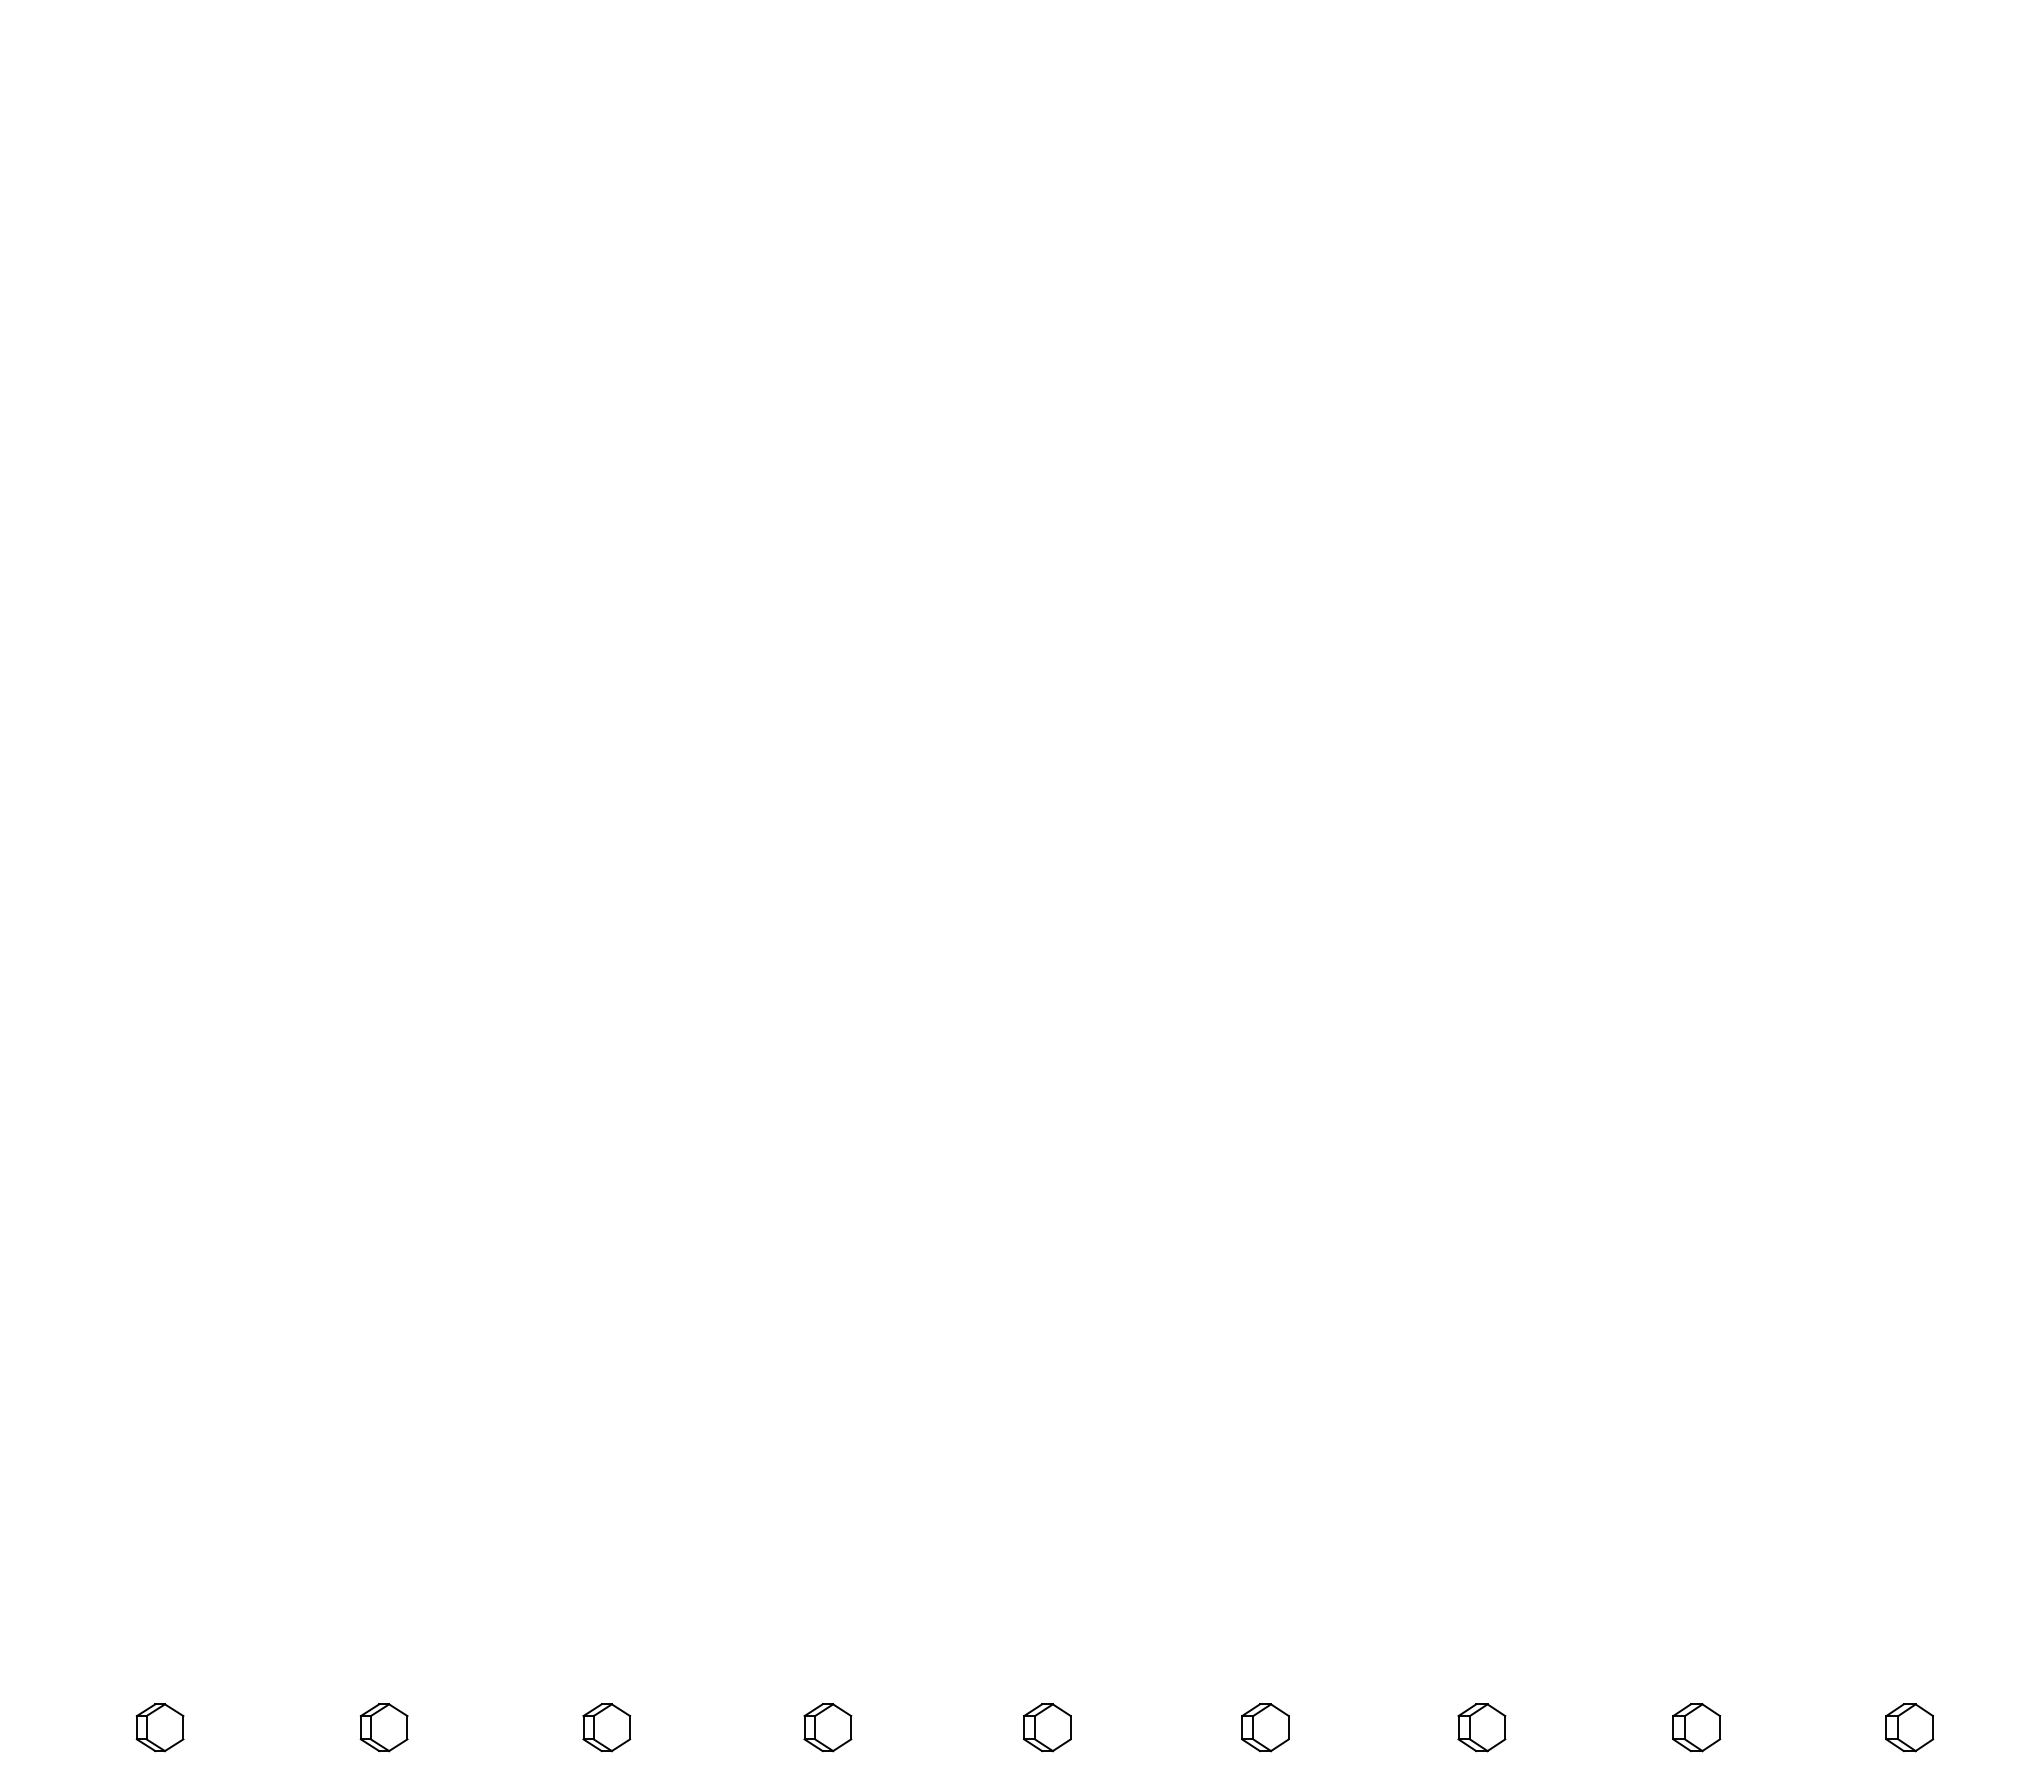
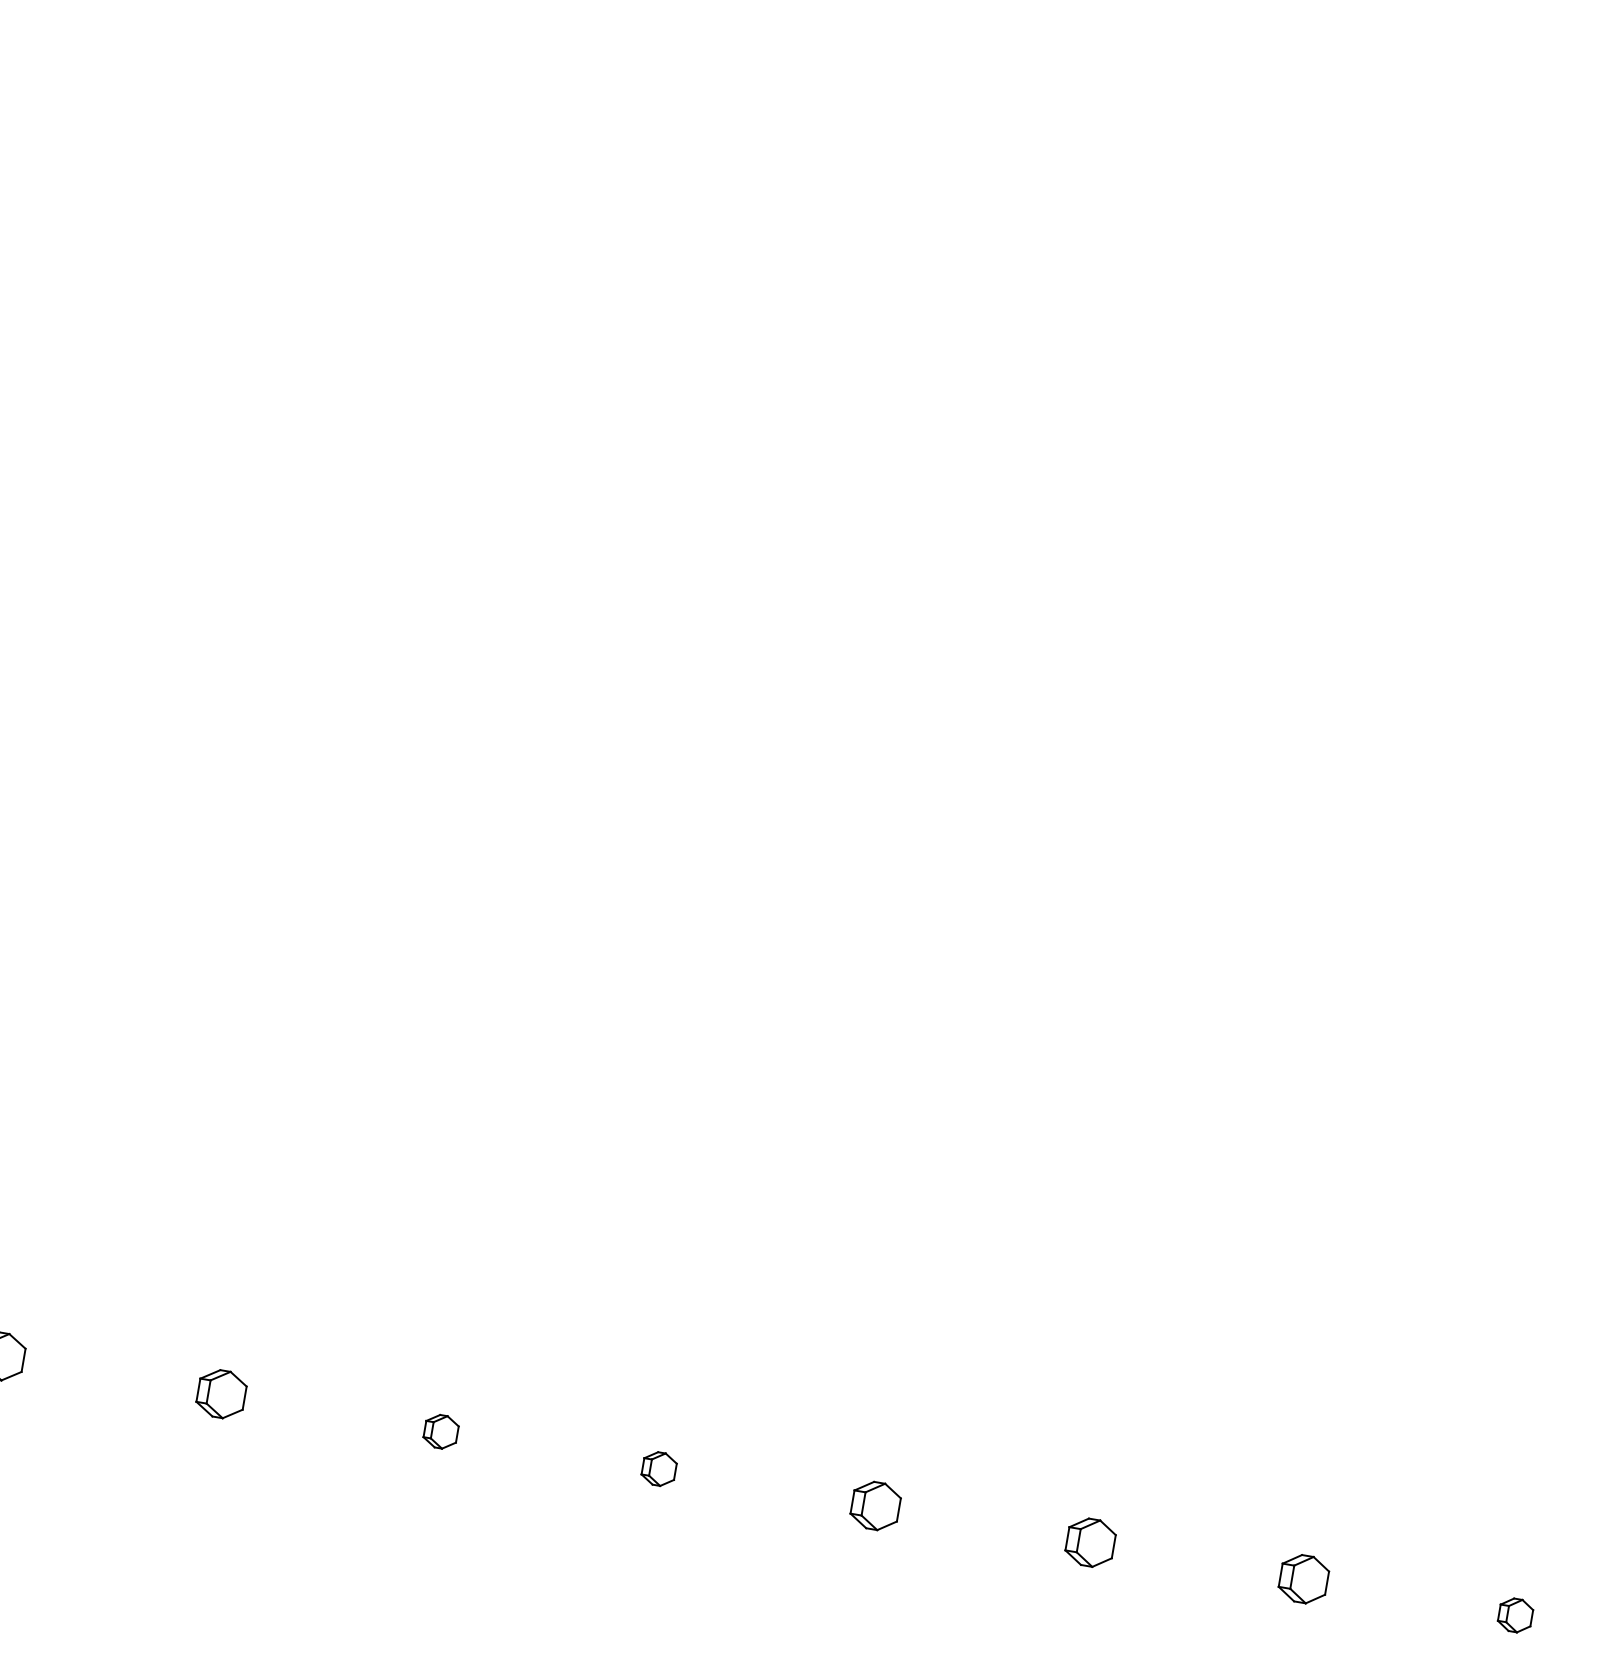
part: (827, 1727) -> (440, 1431), size x0.7
part: (1047, 1727) -> (659, 1468), size x0.7
part: (1909, 1727) -> (1515, 1615), size x0.7

